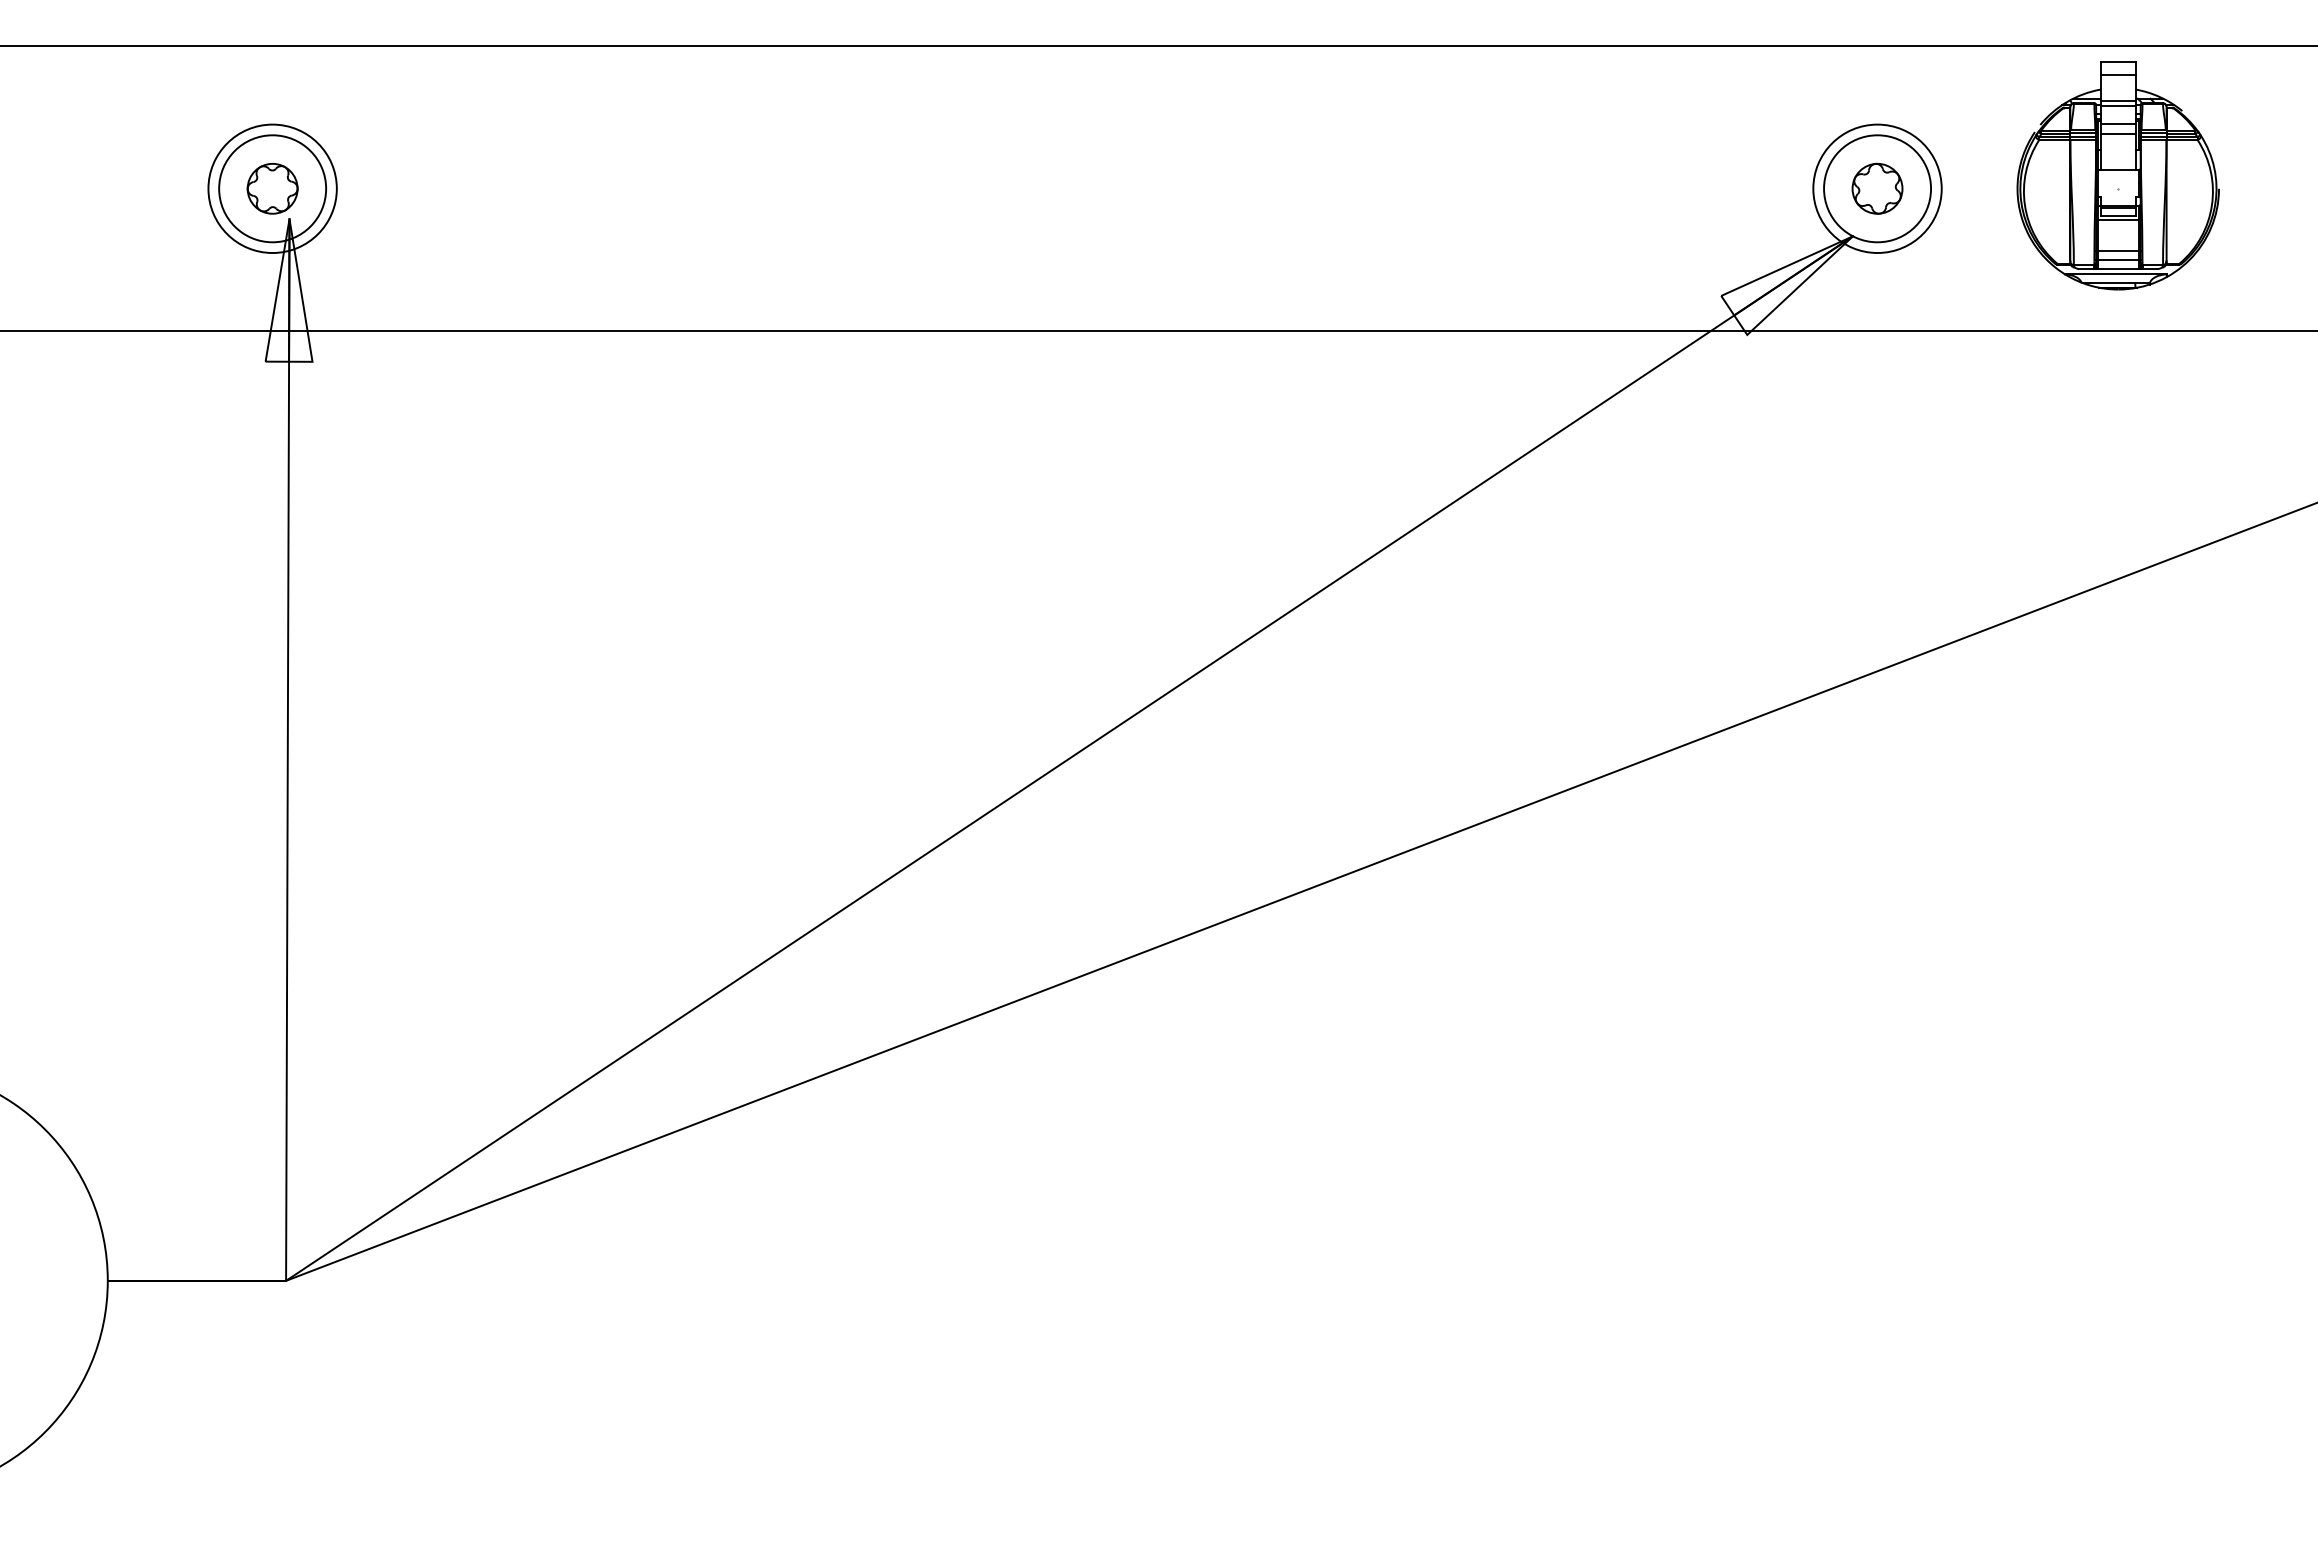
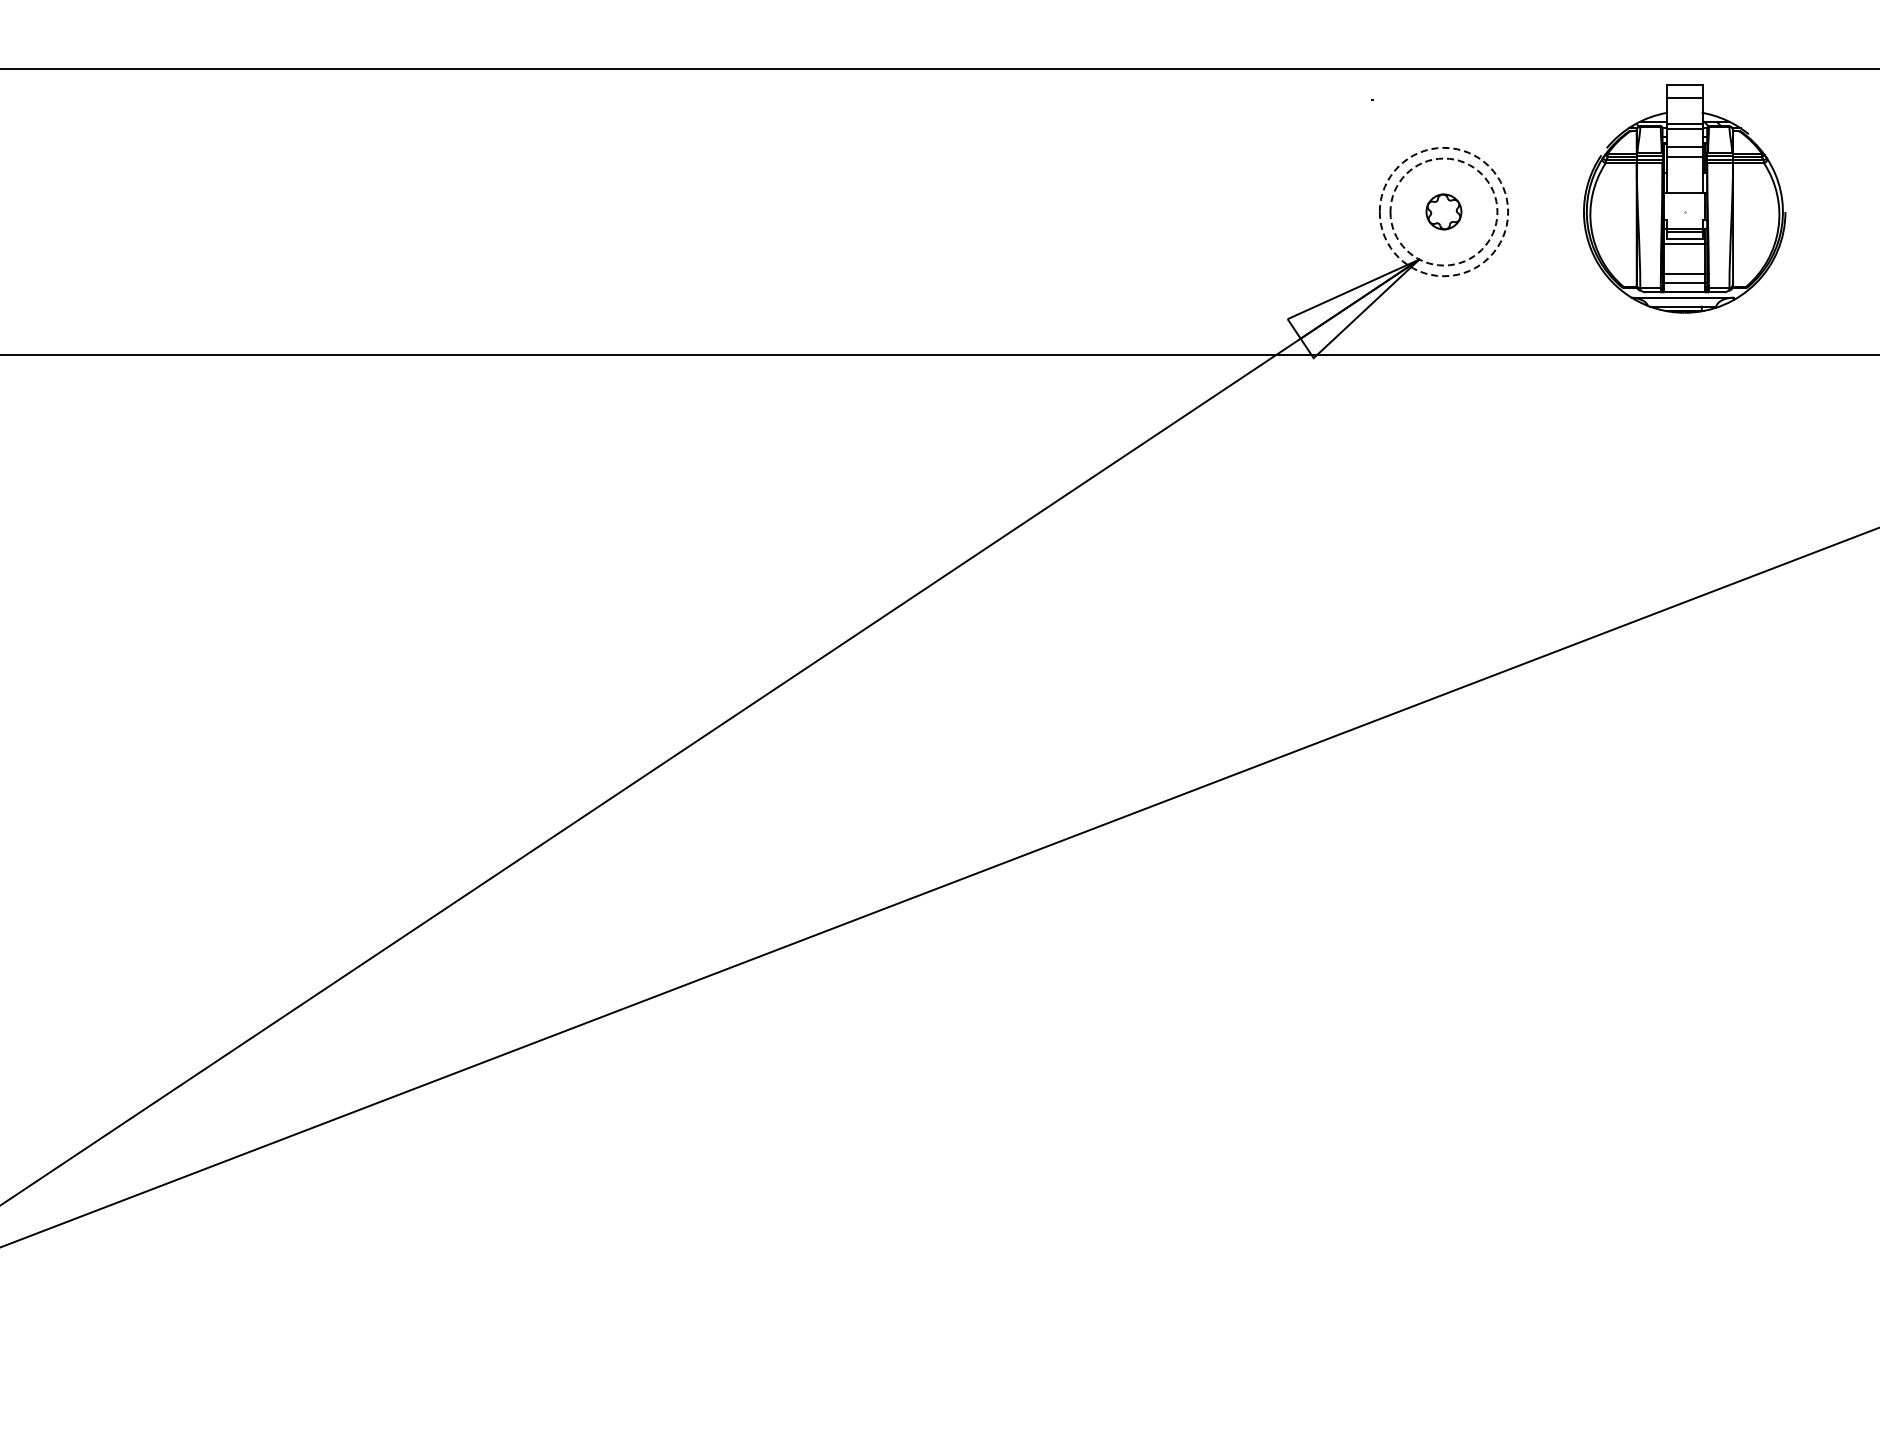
circle: (1877, 188) -> (1443, 211), solid -> dashed
circle: (1877, 188) -> (1443, 211), solid -> dashed
part: (1877, 188) -> (1443, 211), size x0.7

